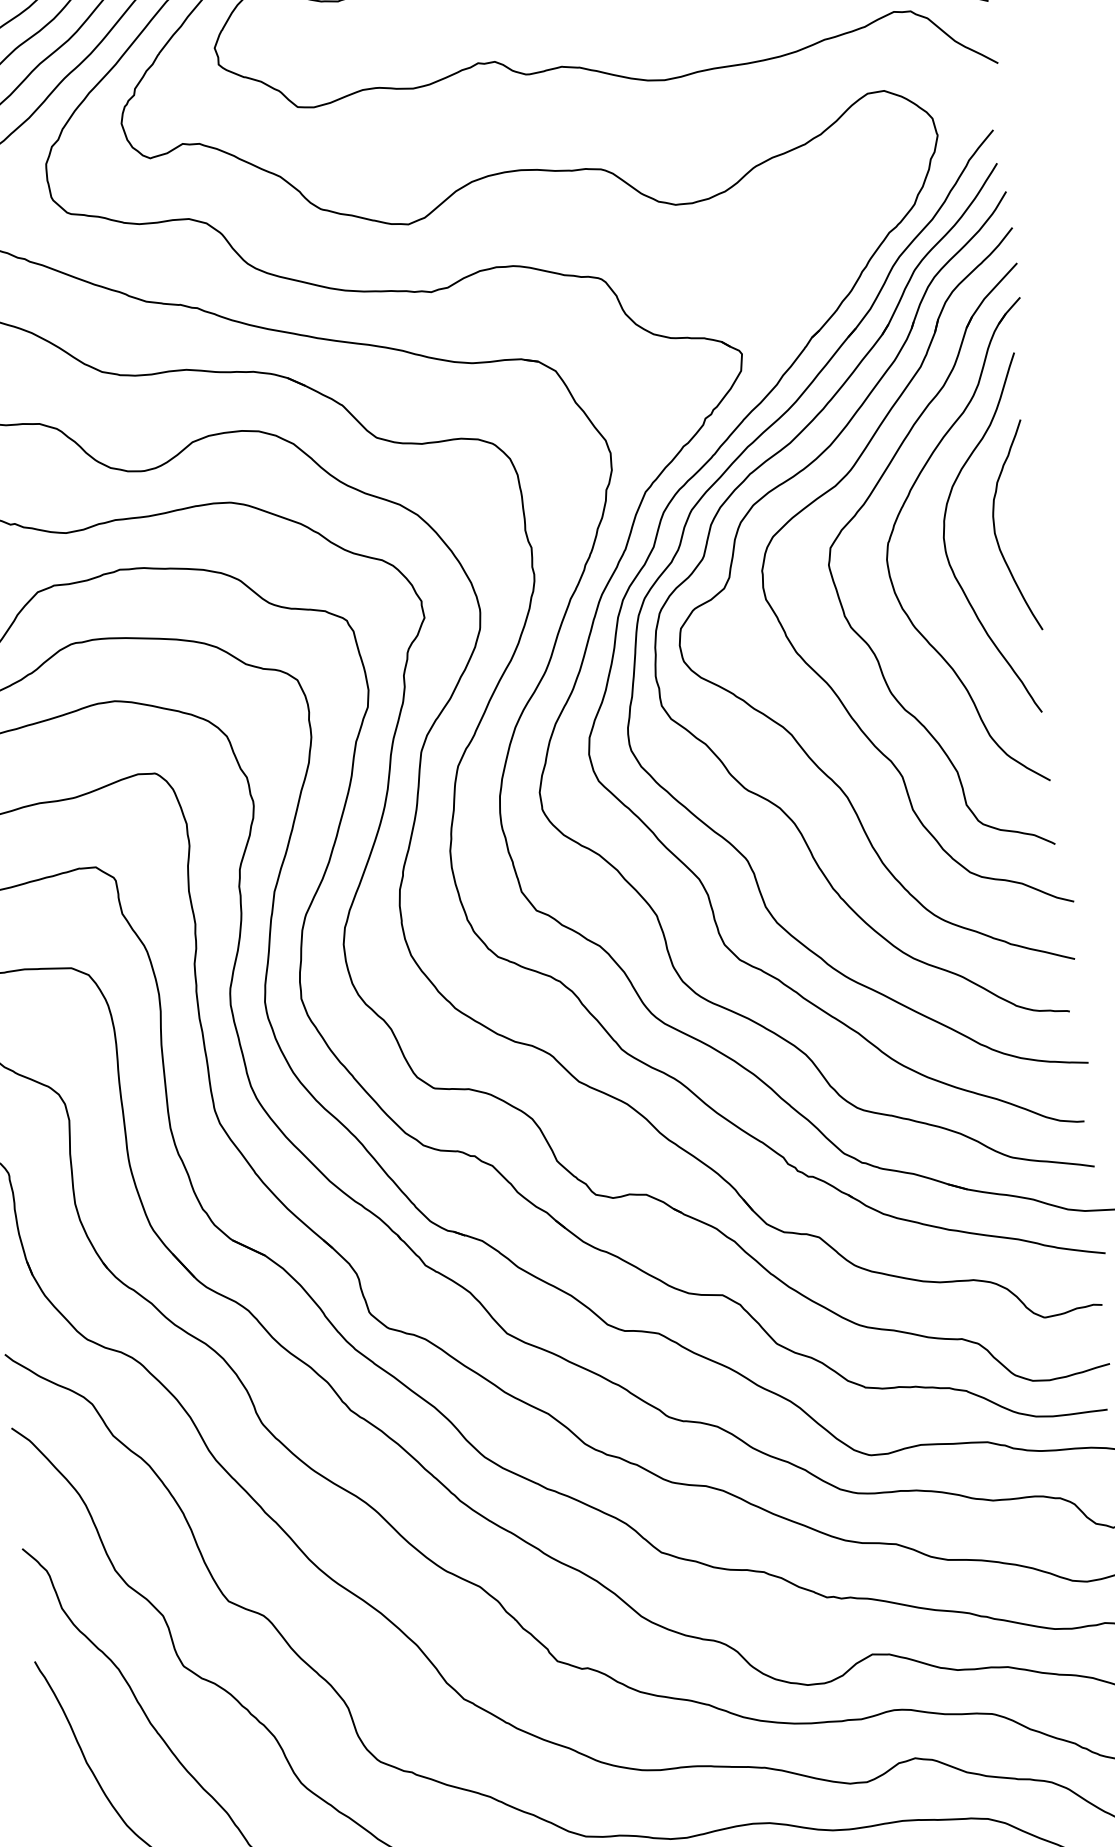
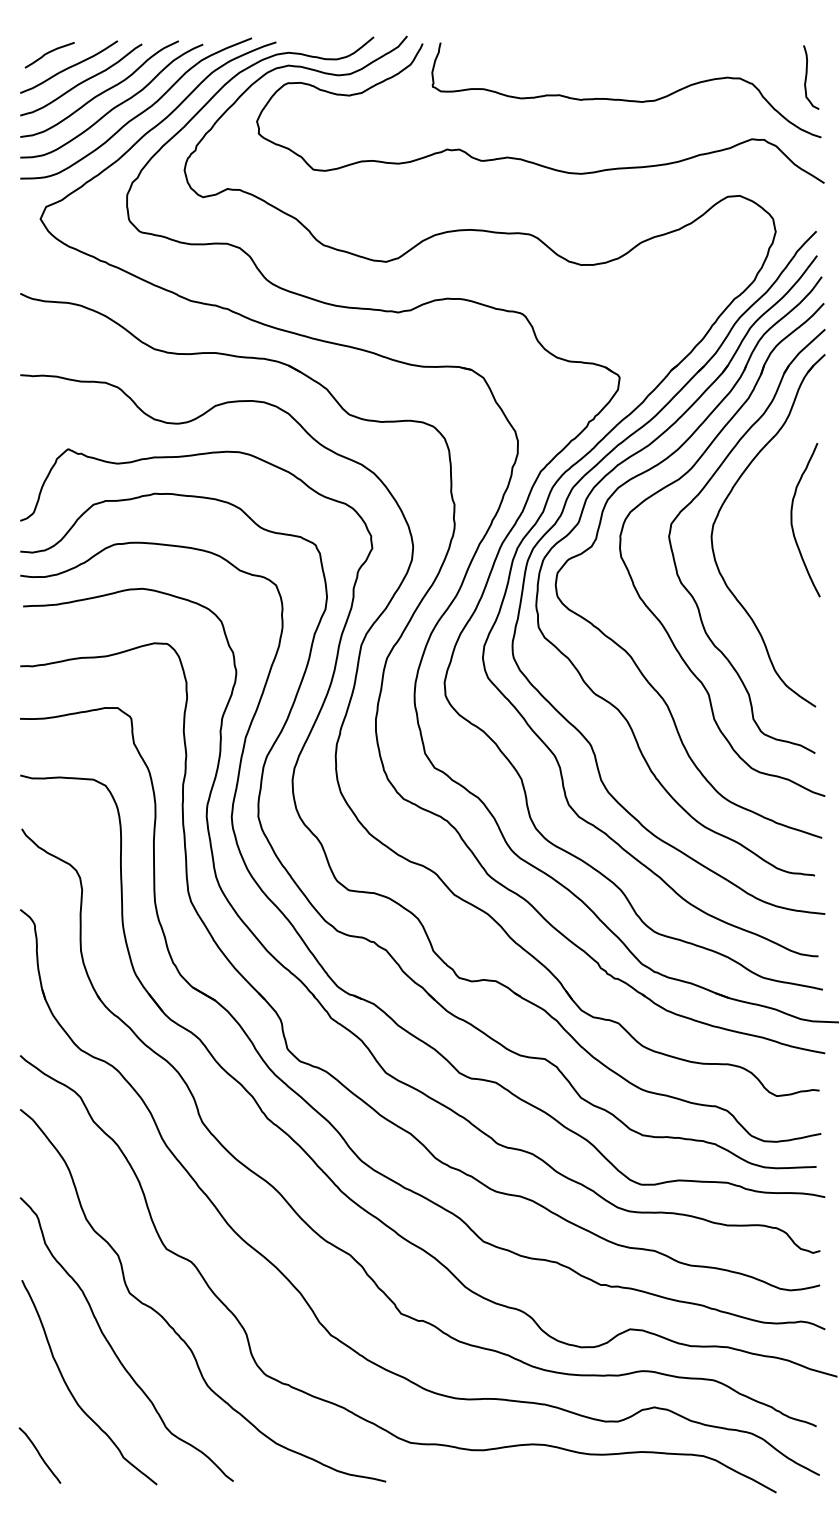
curve: (945, 539) -> (755, 525), removed

